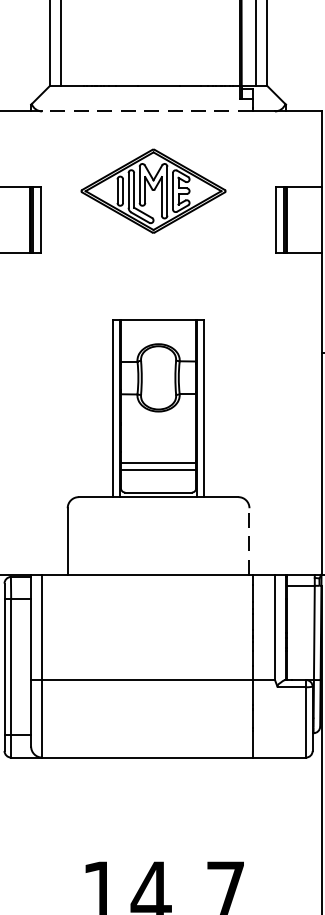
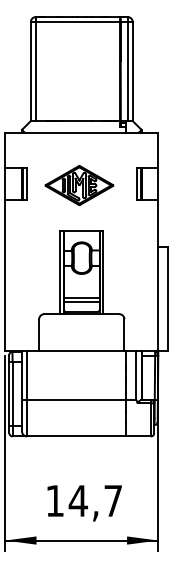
line: (147, 112) -> (76, 133), dashed -> solid
part: (153, 191) -> (79, 185), moved
line: (249, 540) -> (124, 334), dashed -> solid

